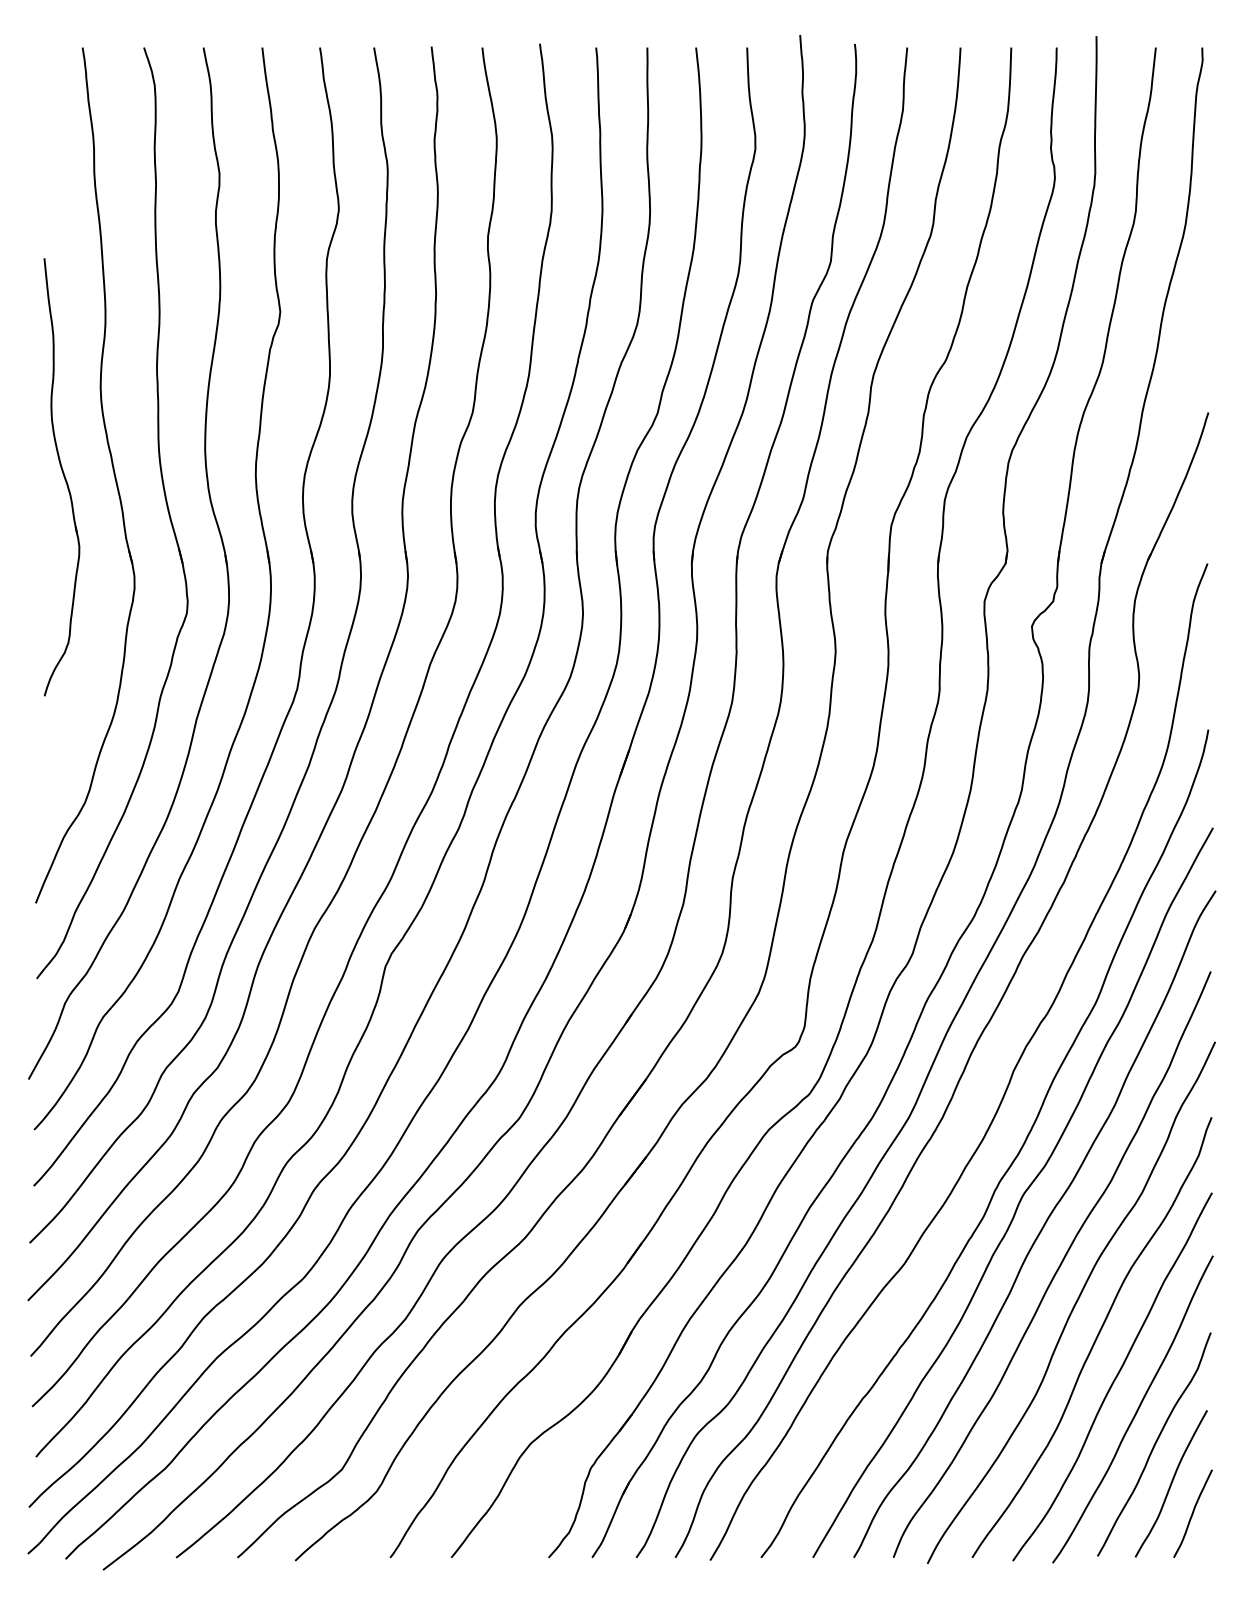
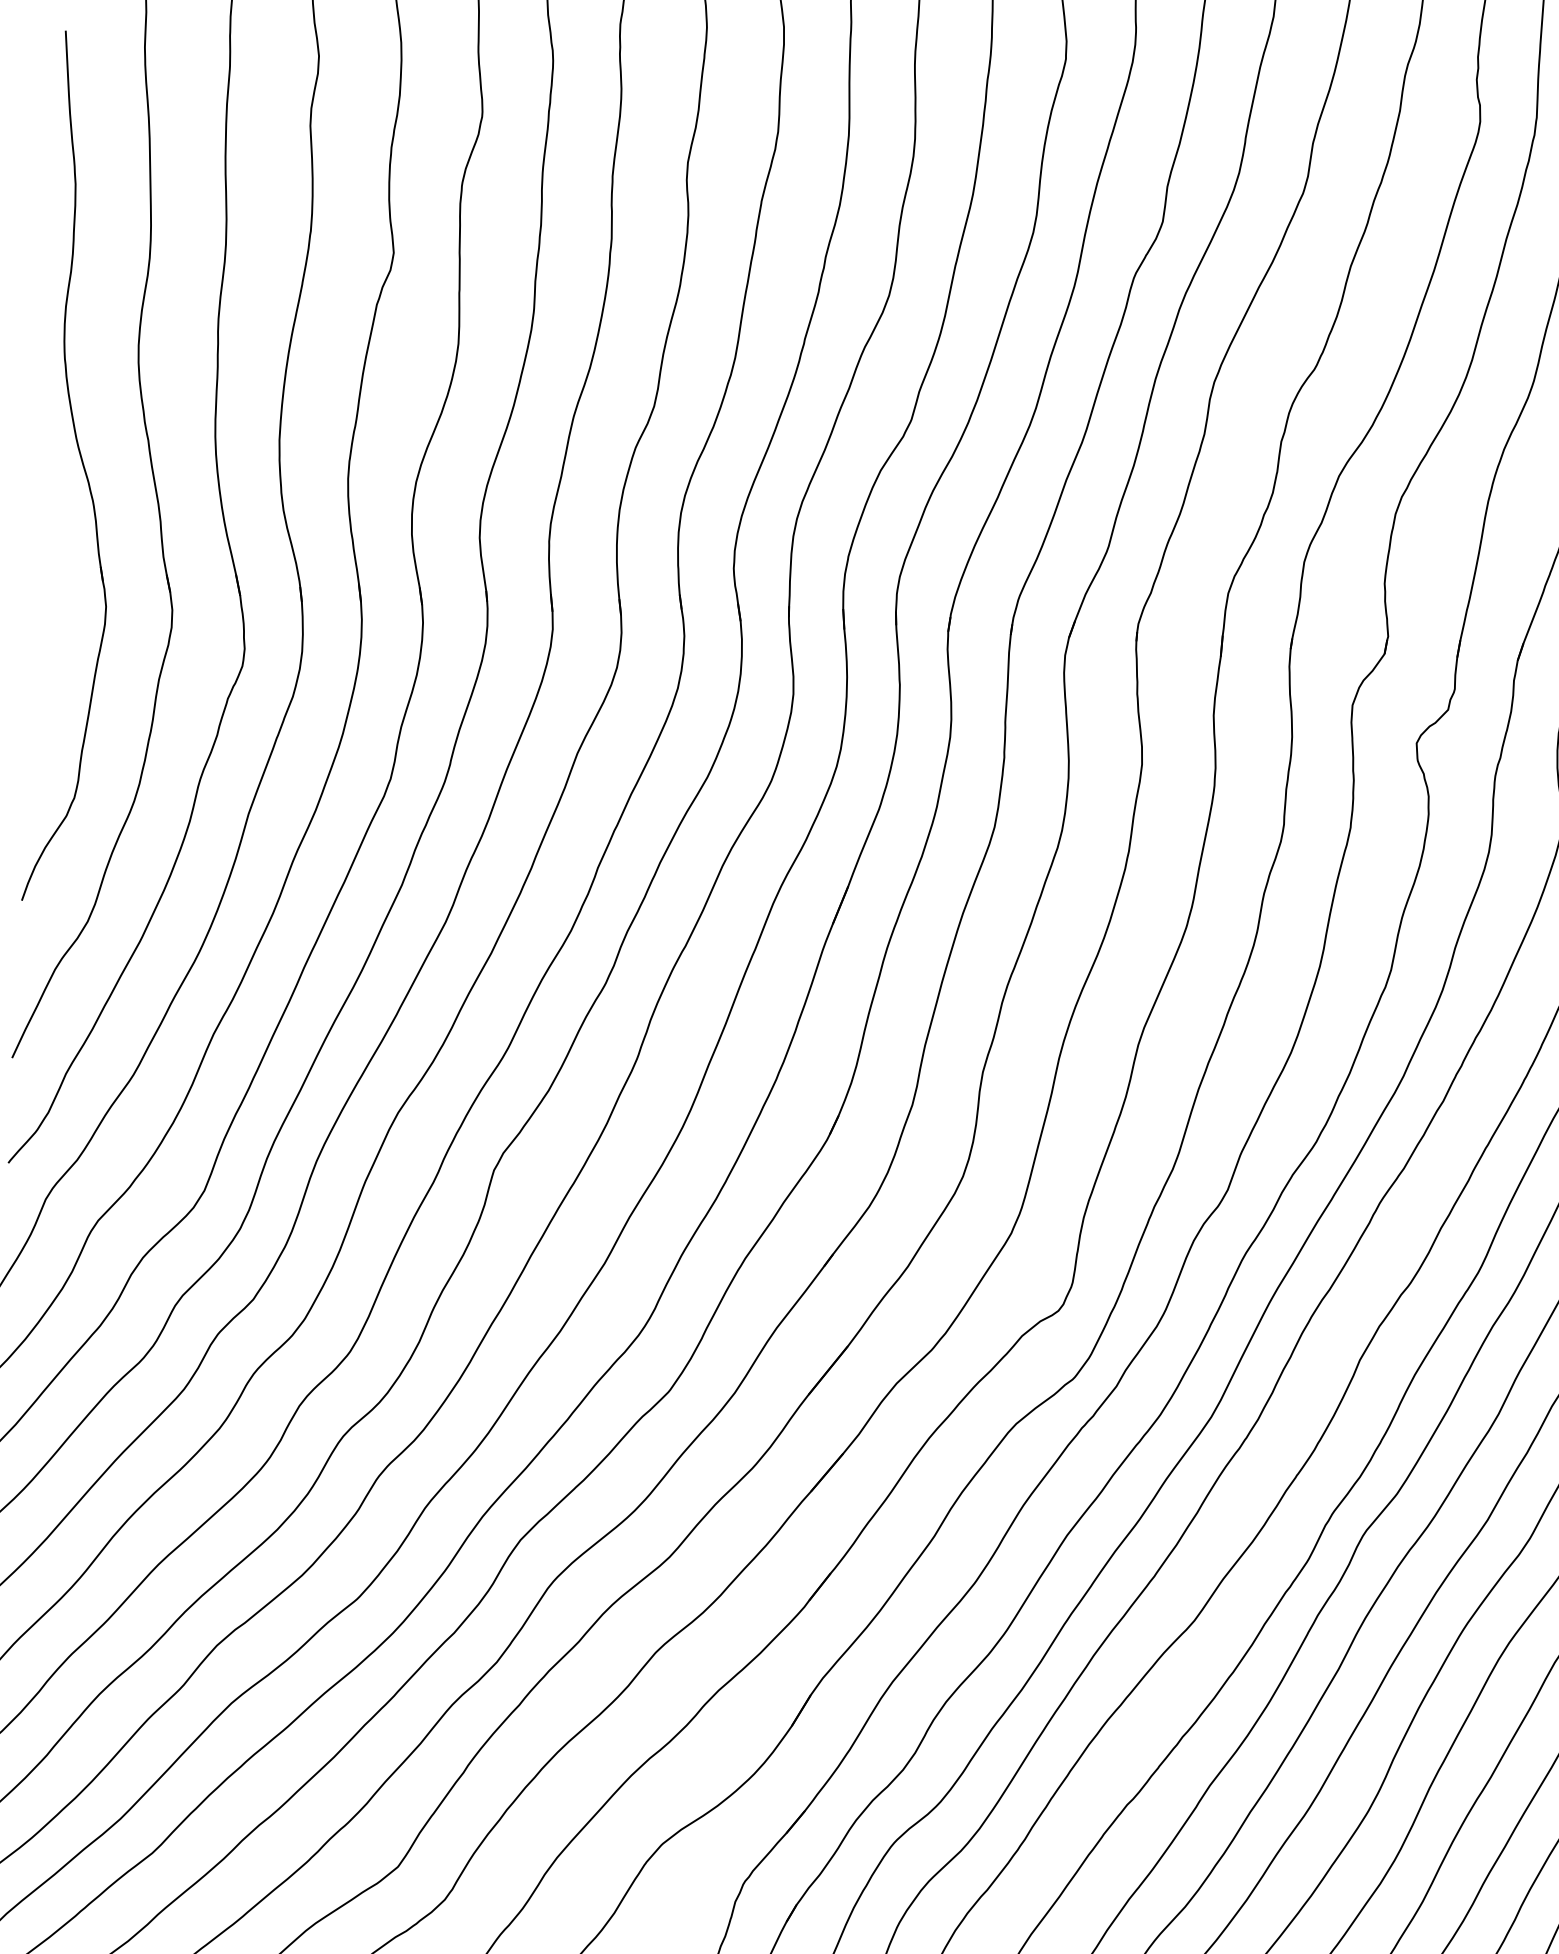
part: (61, 477) -> (77, 467), size x1.43

